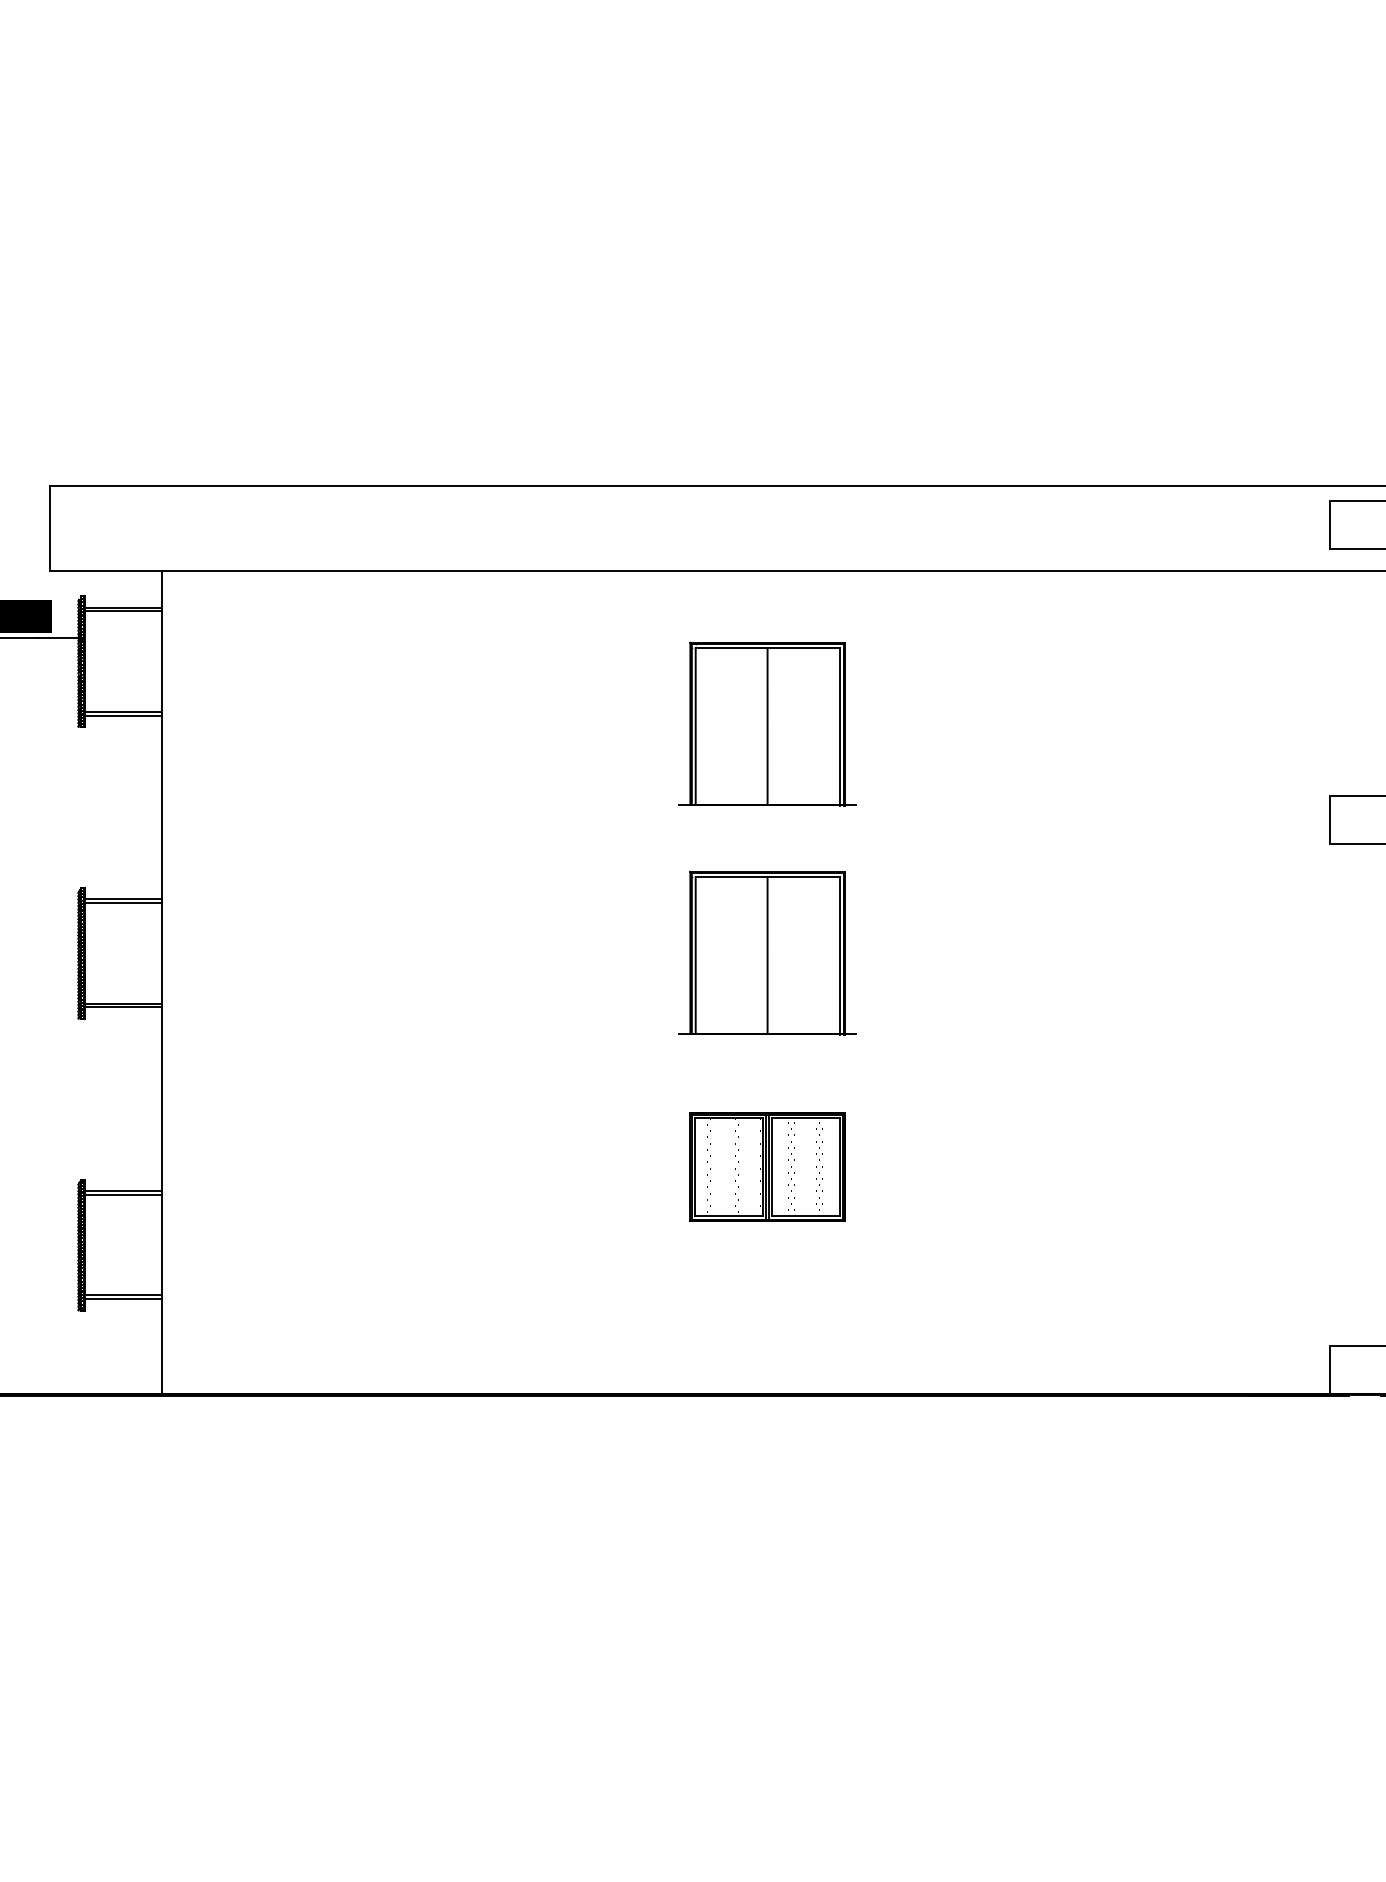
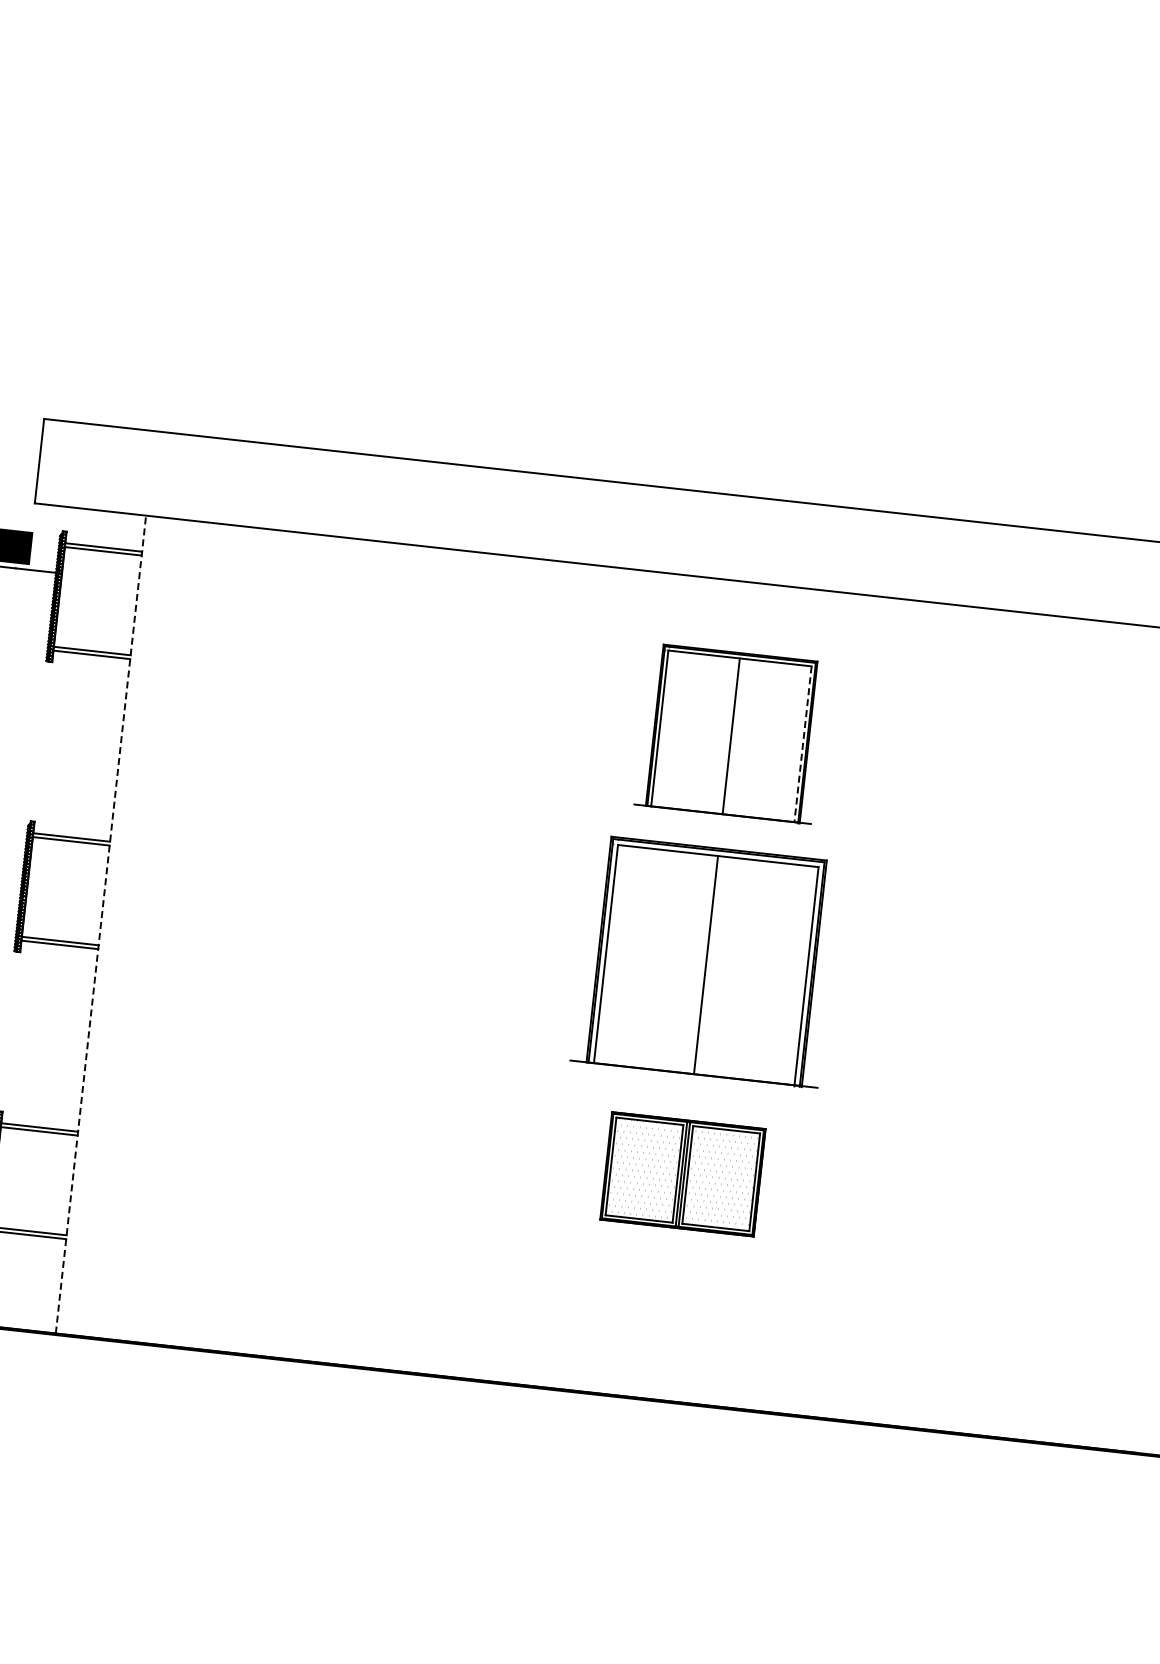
line: (839, 726) -> (802, 744), solid -> dashed
part: (767, 952) -> (706, 961), size x1.4
line: (161, 982) -> (100, 924), solid -> dashed

